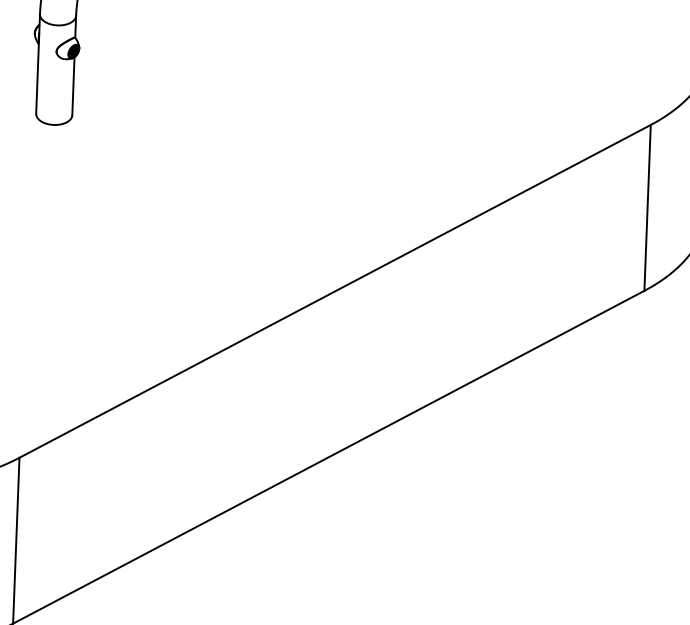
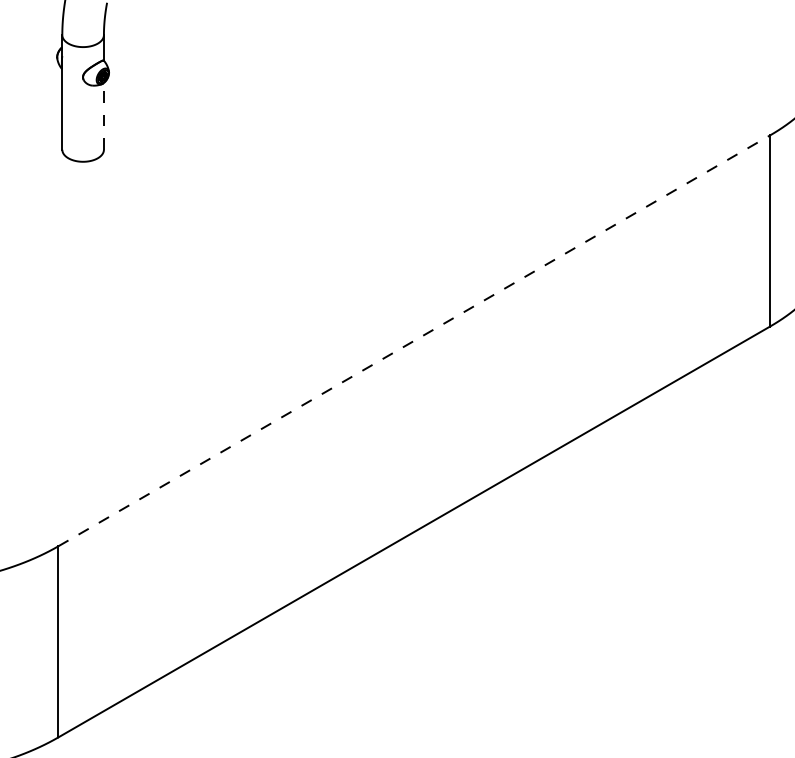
line: (73, 85) -> (103, 115), solid -> dashed
line: (335, 291) -> (414, 340), solid -> dashed

